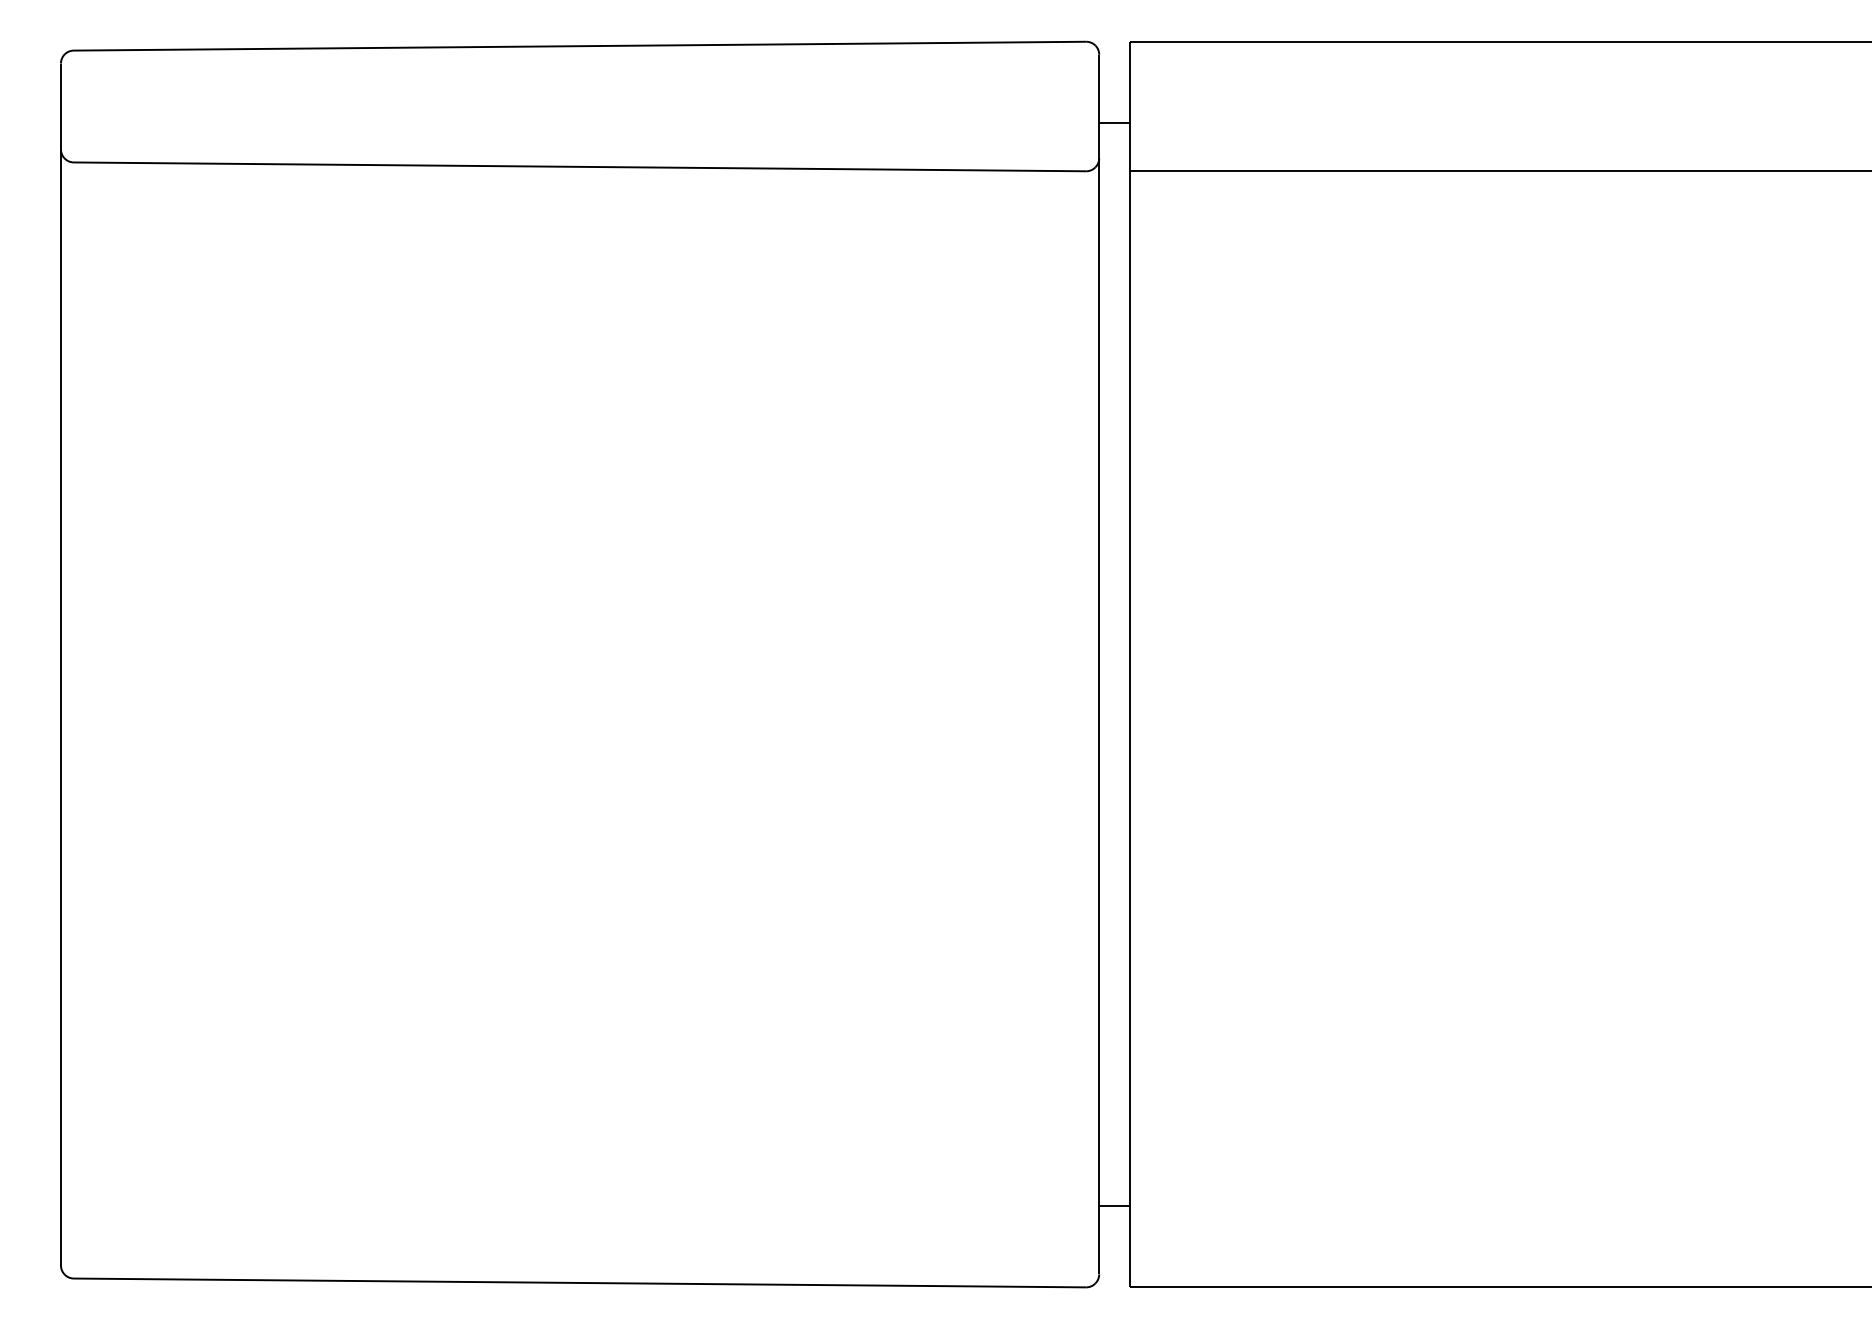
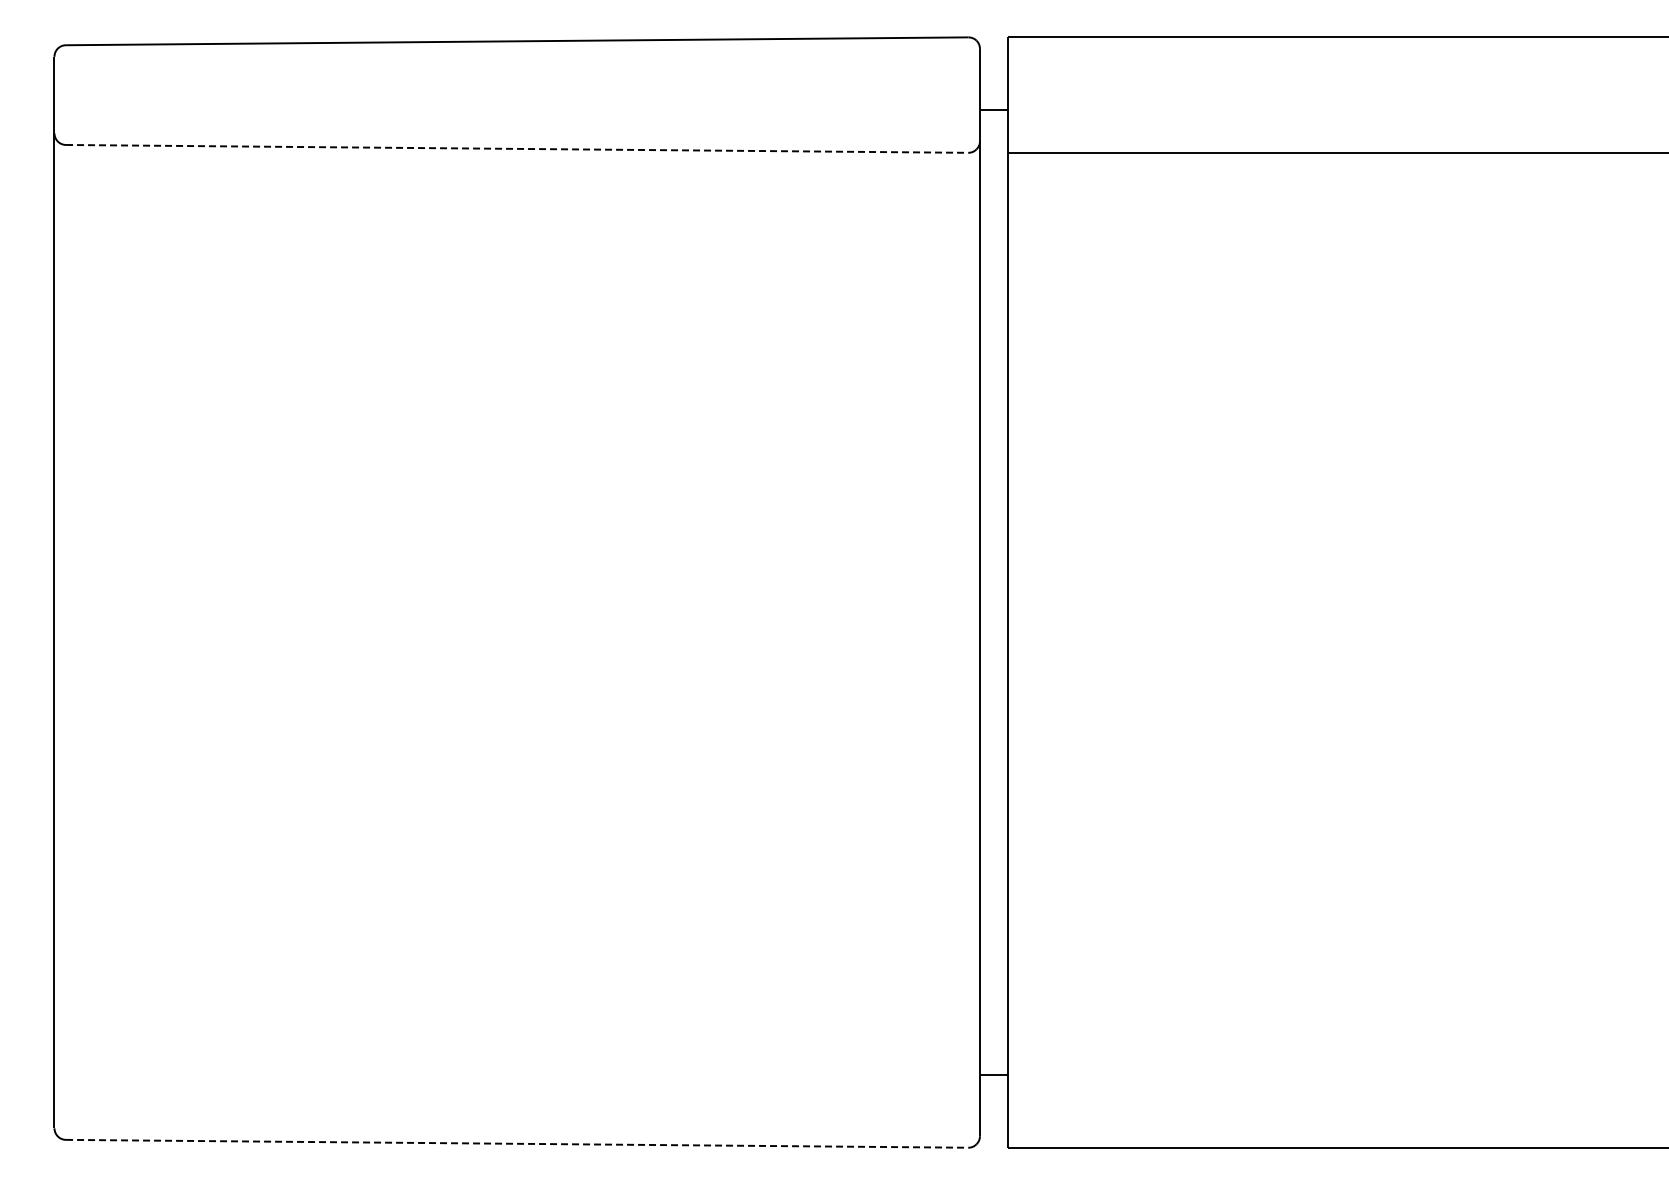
line: (580, 166) -> (517, 148), solid -> dashed
line: (580, 1282) -> (517, 1143), solid -> dashed

